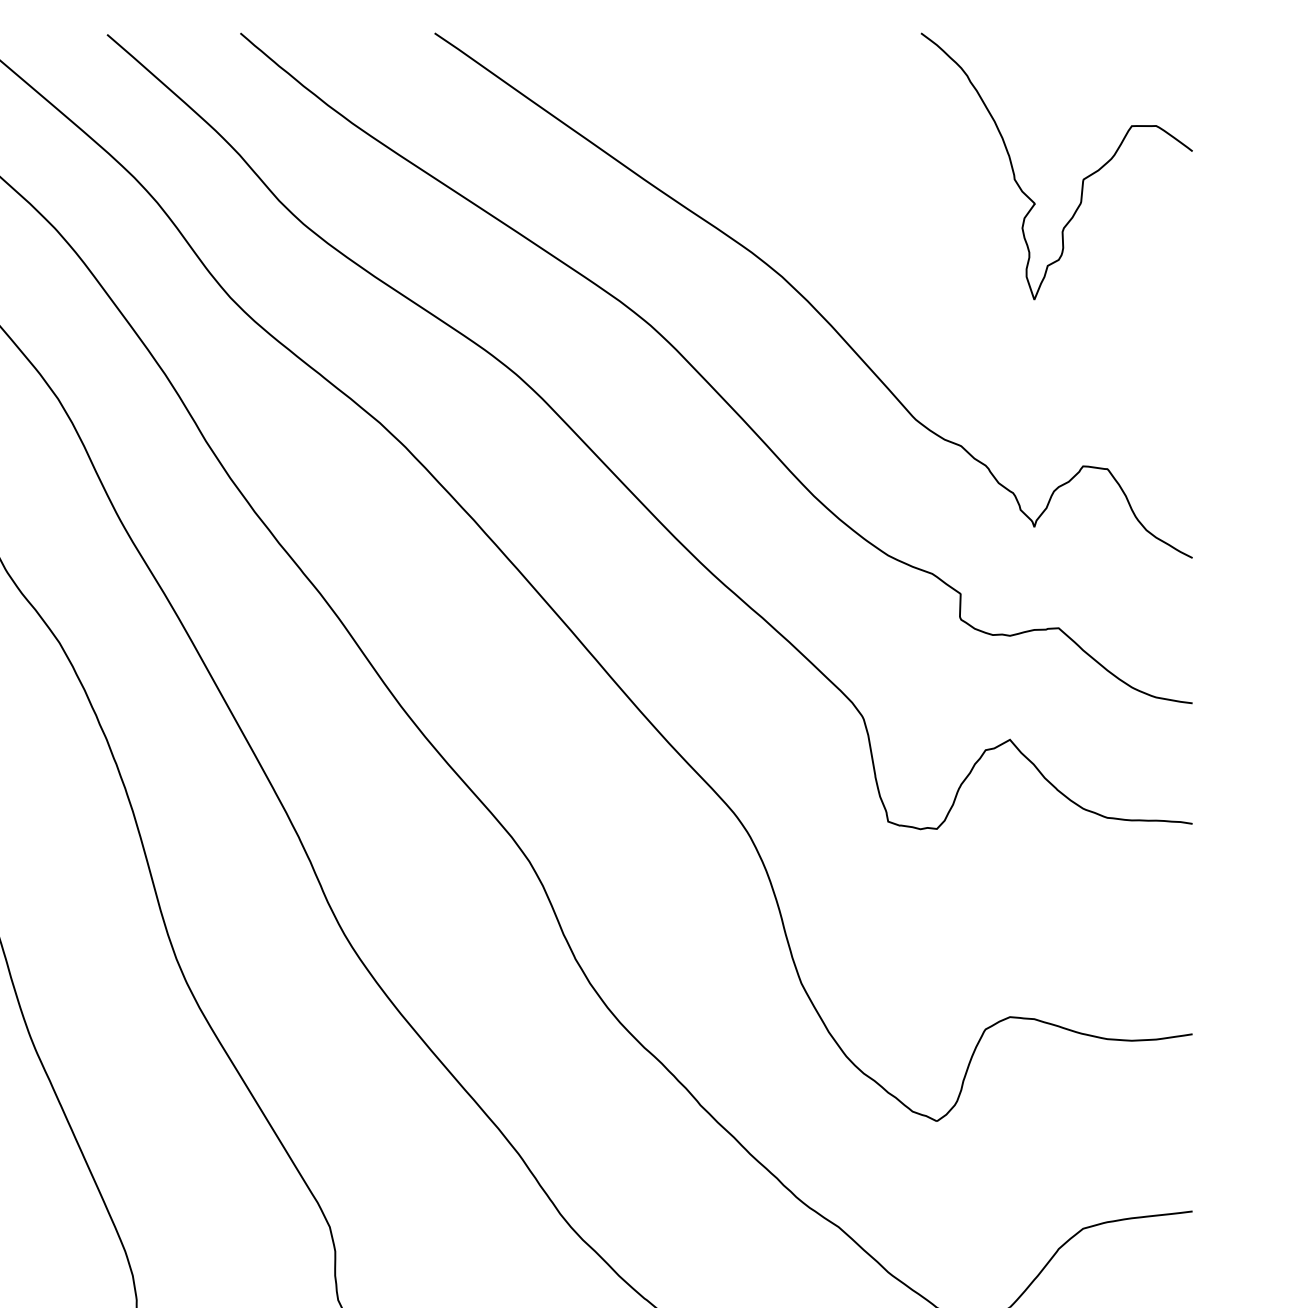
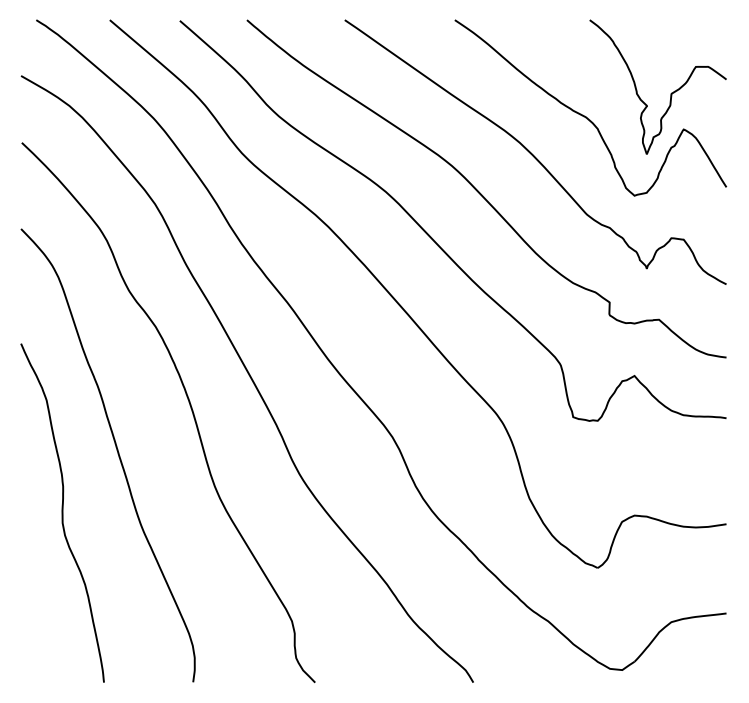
curve: (914, 224) -> (586, 116), added

